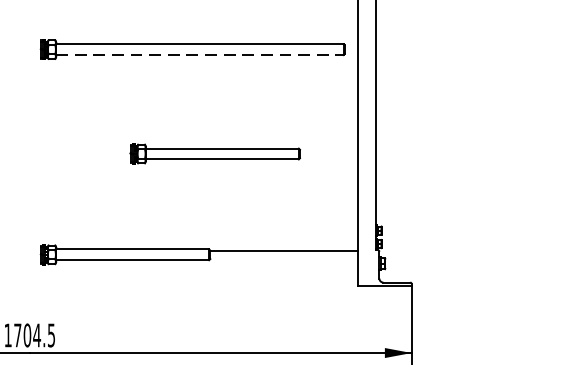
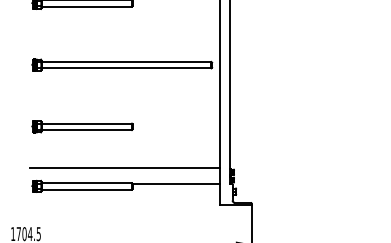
line: (199, 55) -> (126, 68), dashed -> solid
part: (215, 153) -> (82, 126), moved
line: (196, 224) -> (124, 168), added

